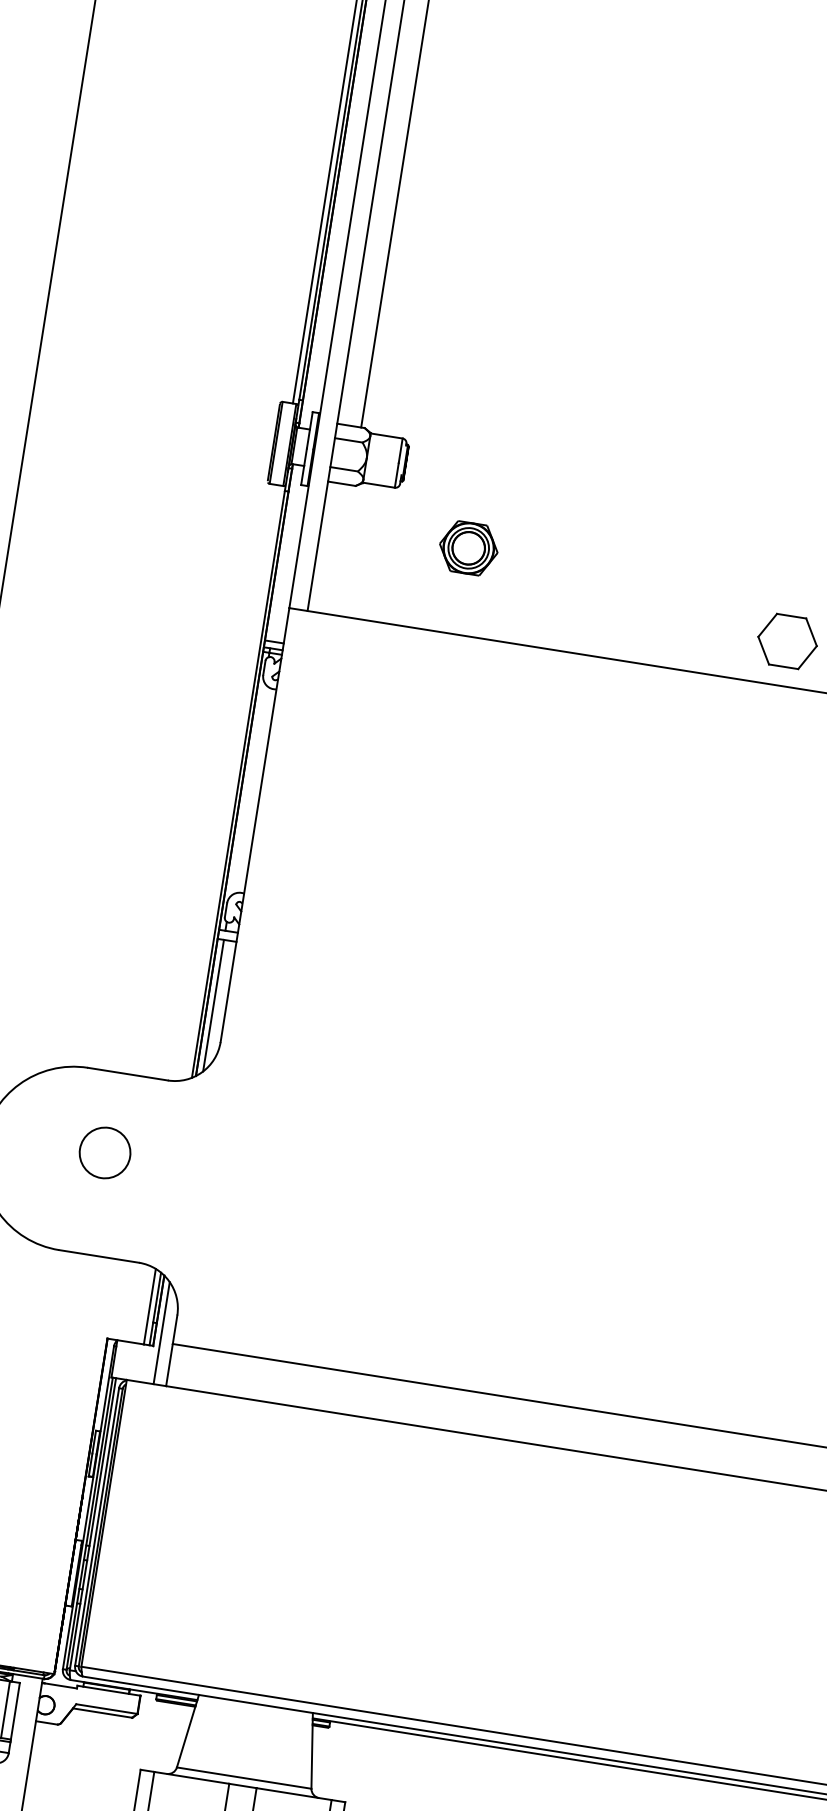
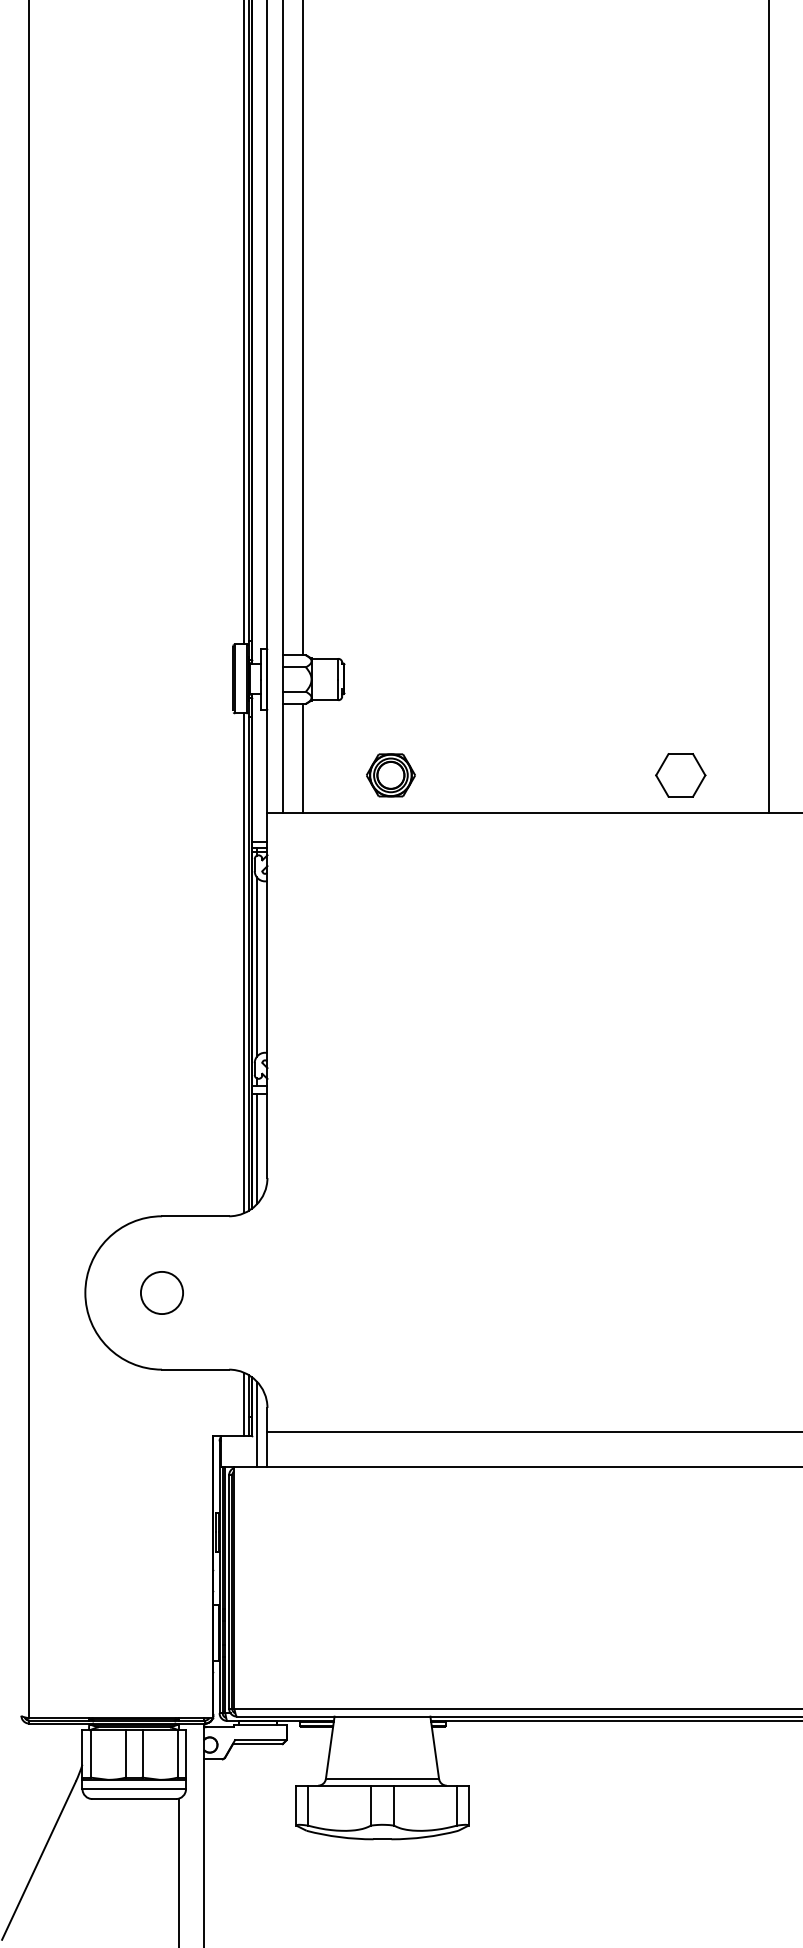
part: (468, 548) -> (390, 775), moved
line: (341, 549) -> (302, 757), added
line: (232, 782) -> (243, 963), added
line: (247, 788) -> (256, 966), added
circle: (104, 1152) -> (161, 1292), moved

